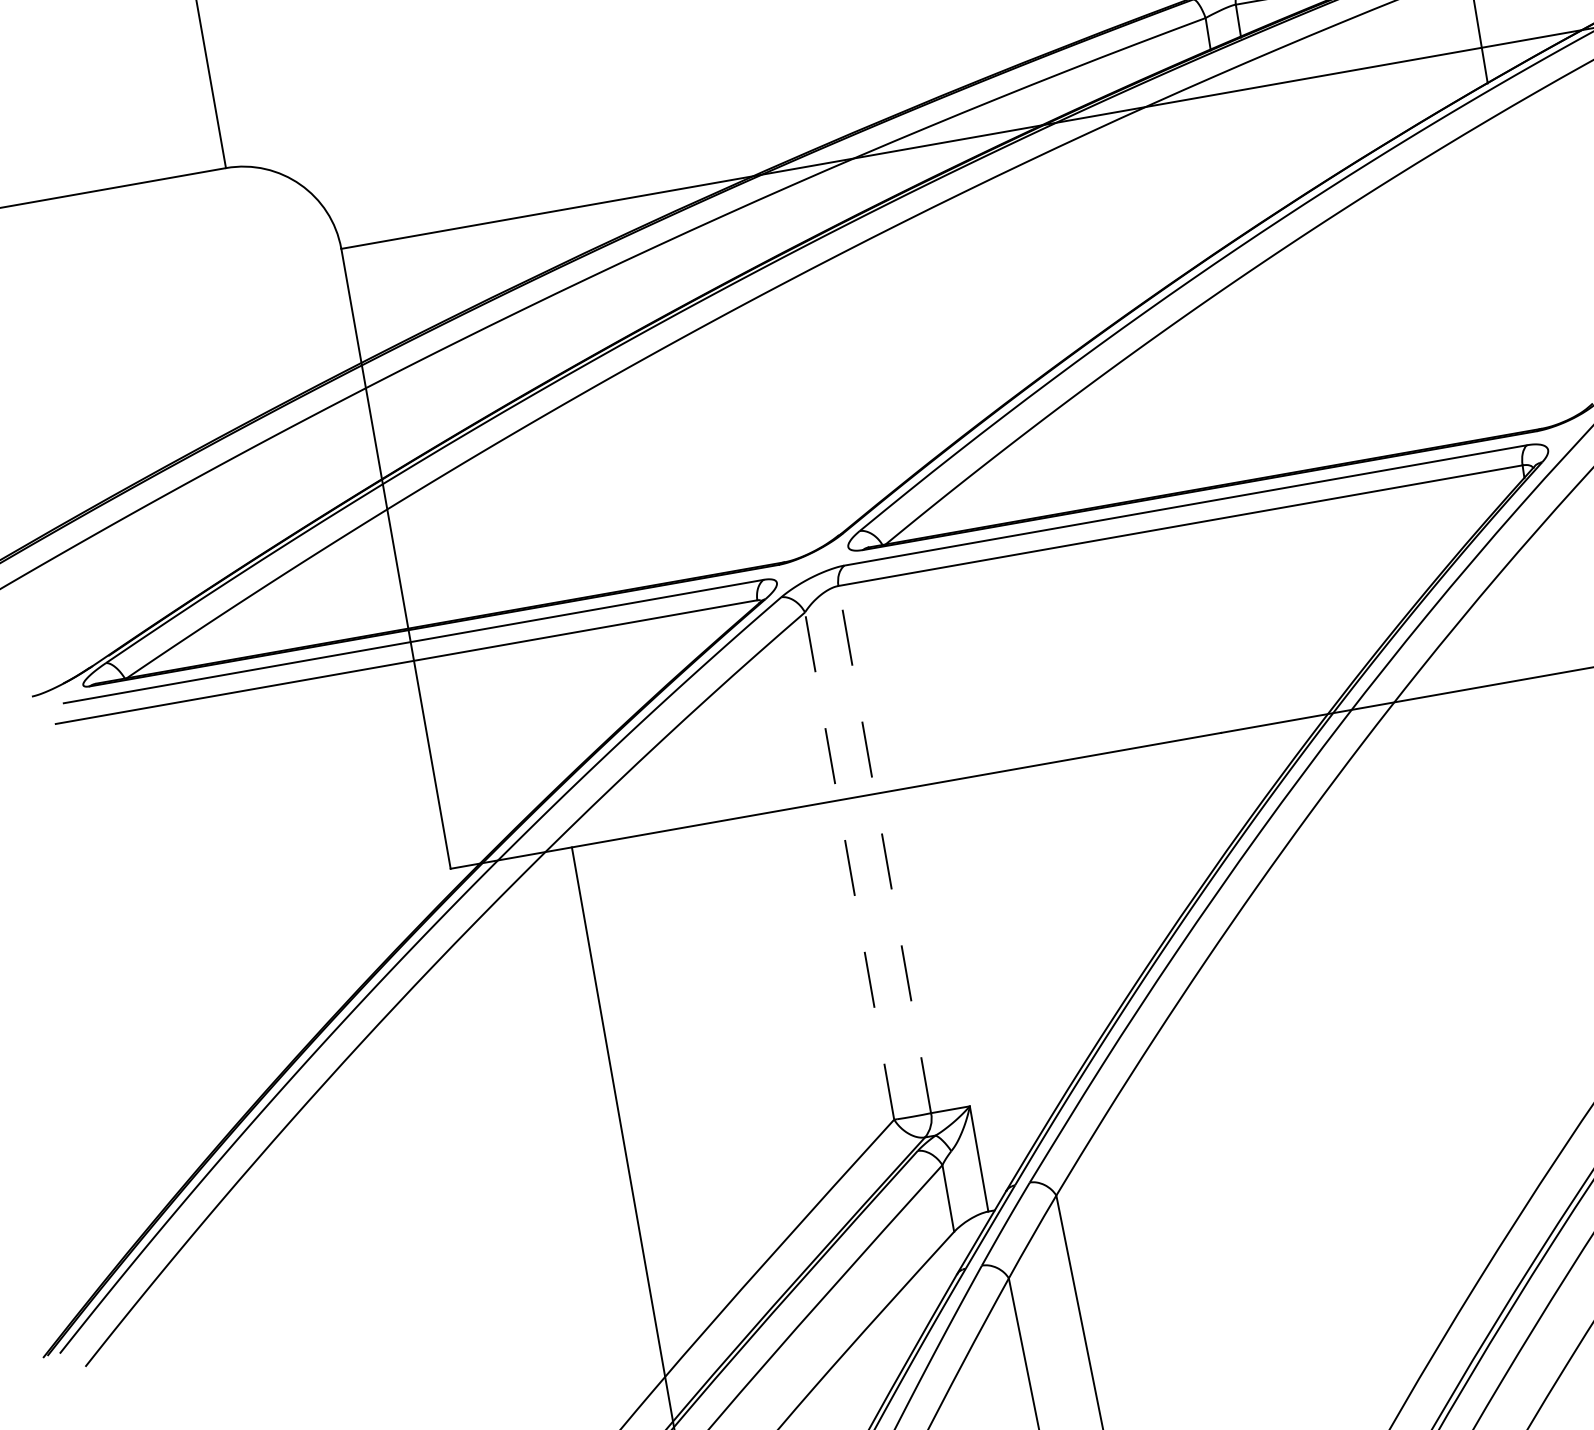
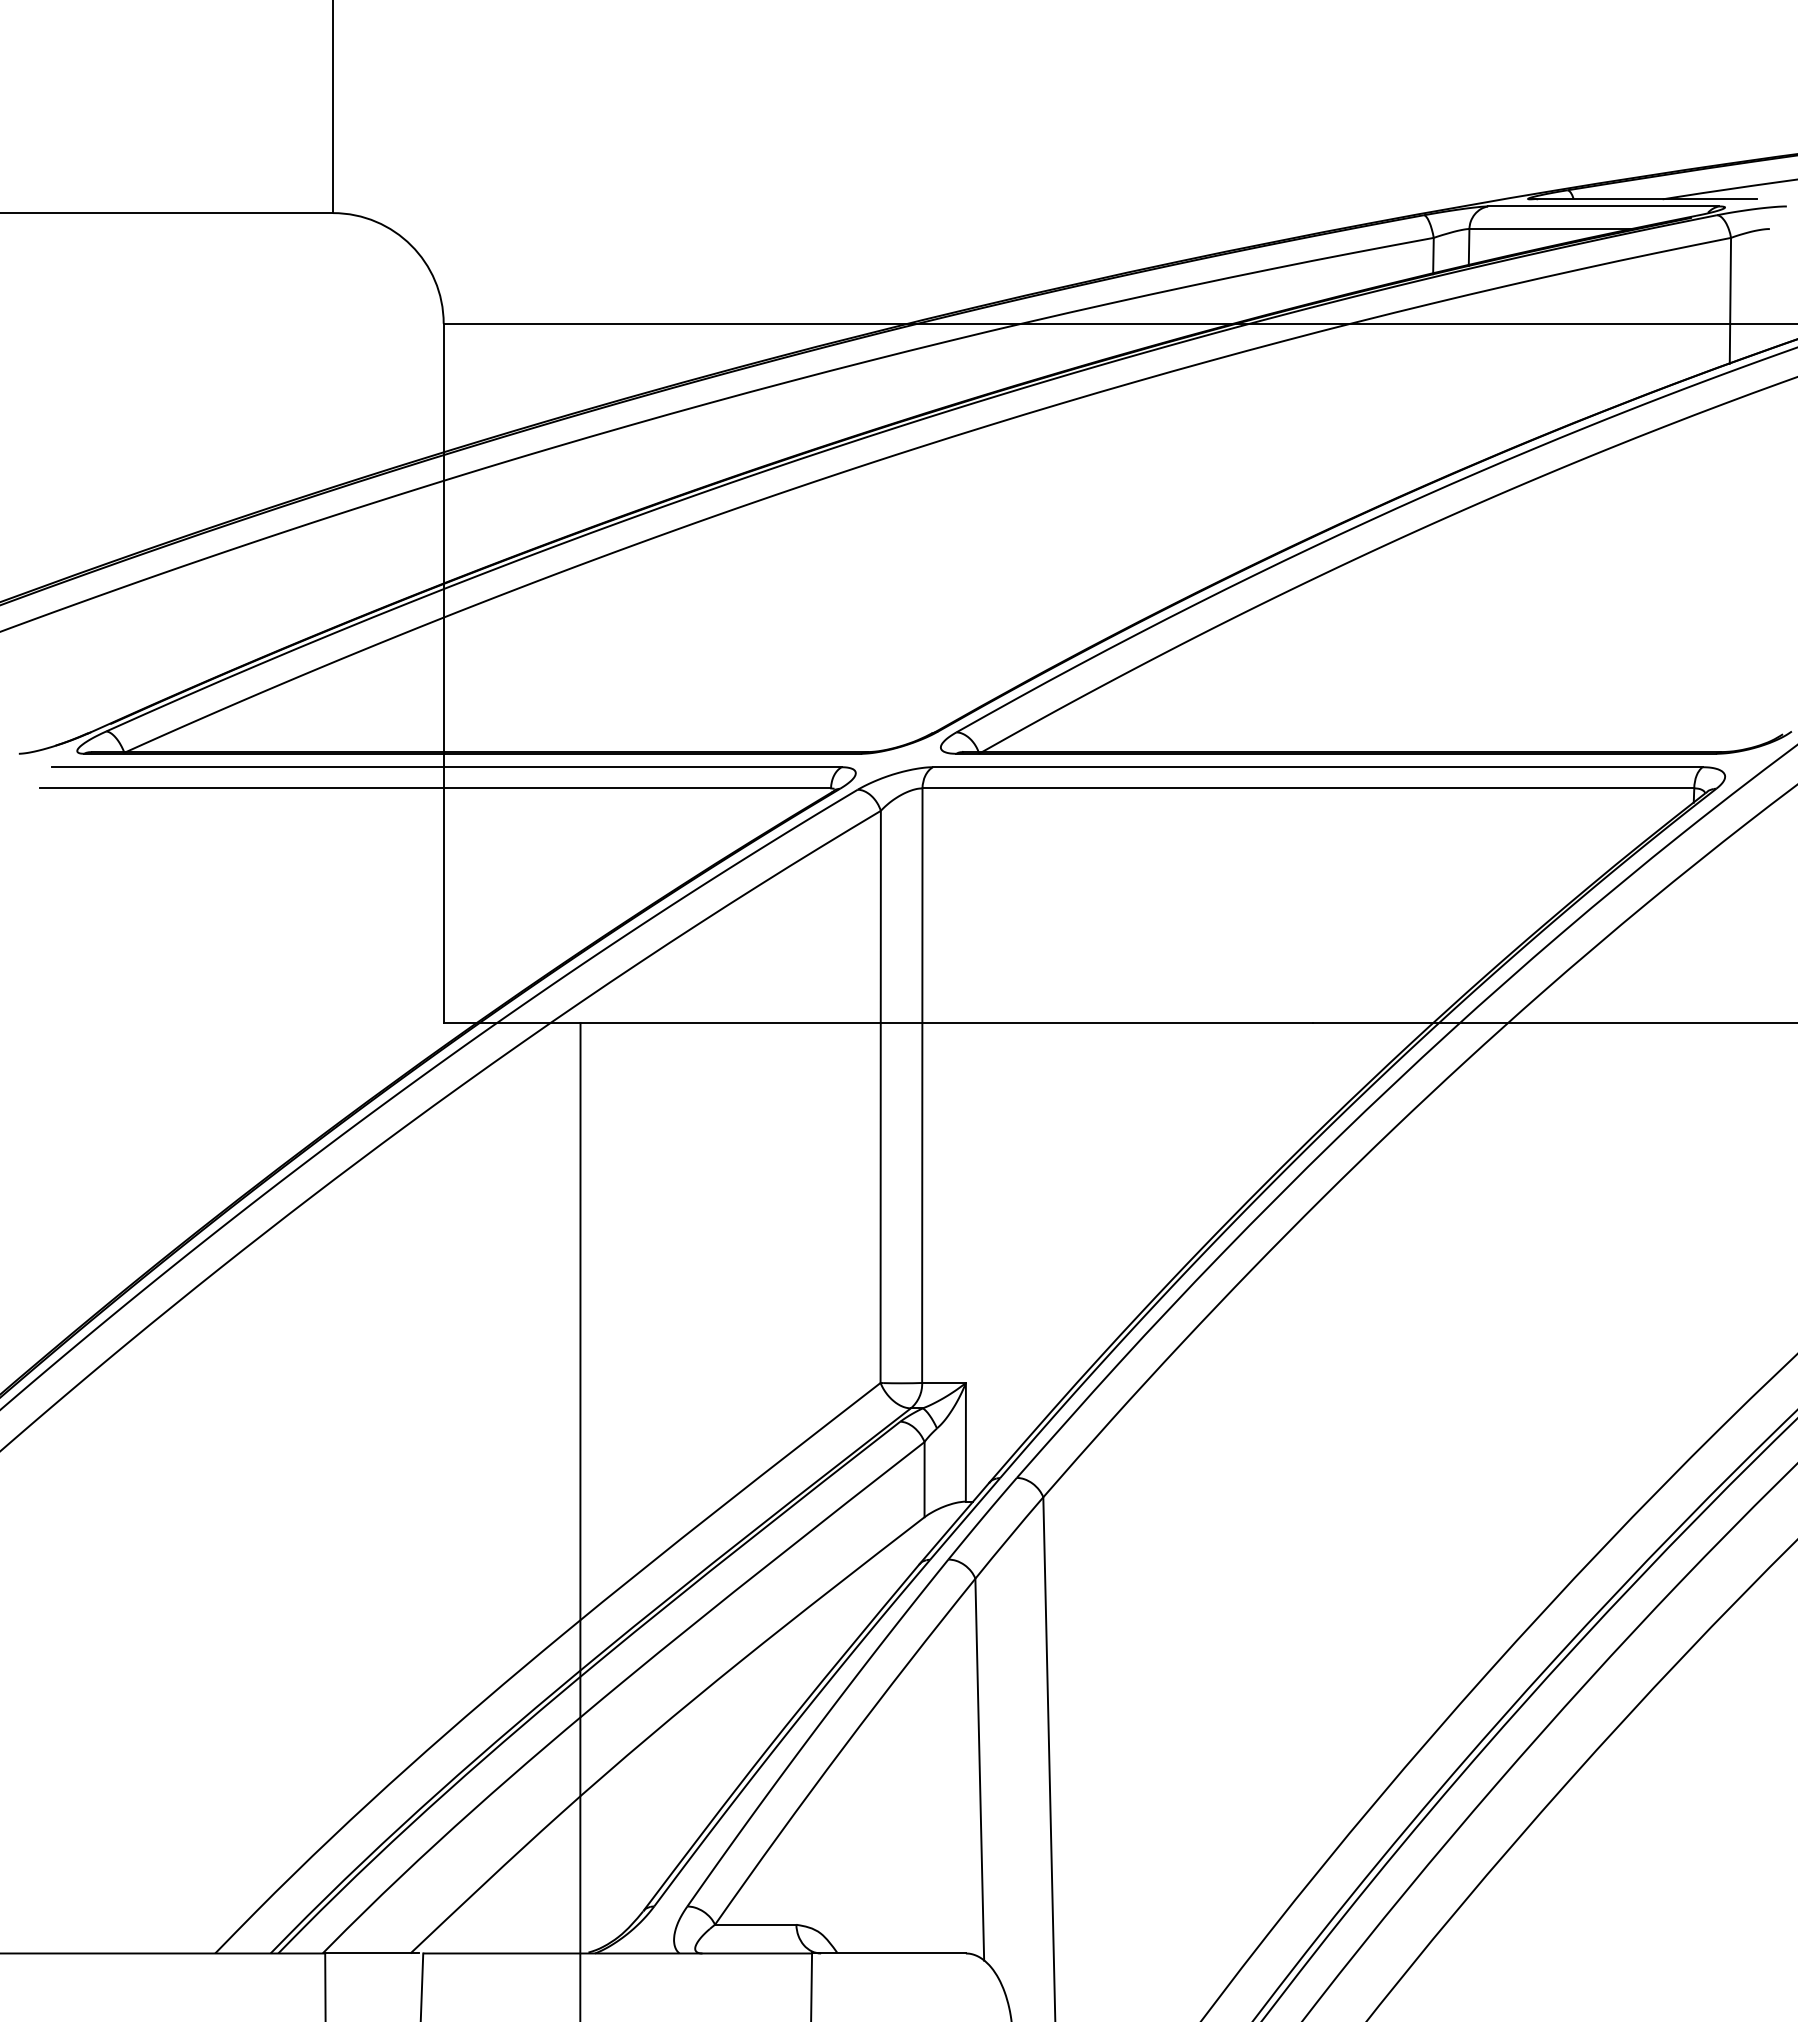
line: (884, 849) -> (922, 1085), dashed -> solid
line: (849, 865) -> (880, 1096), dashed -> solid

